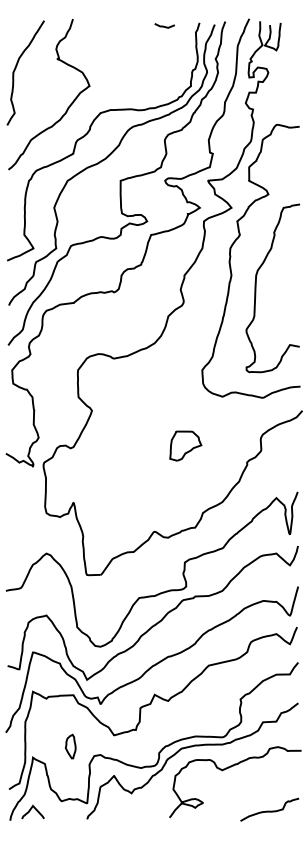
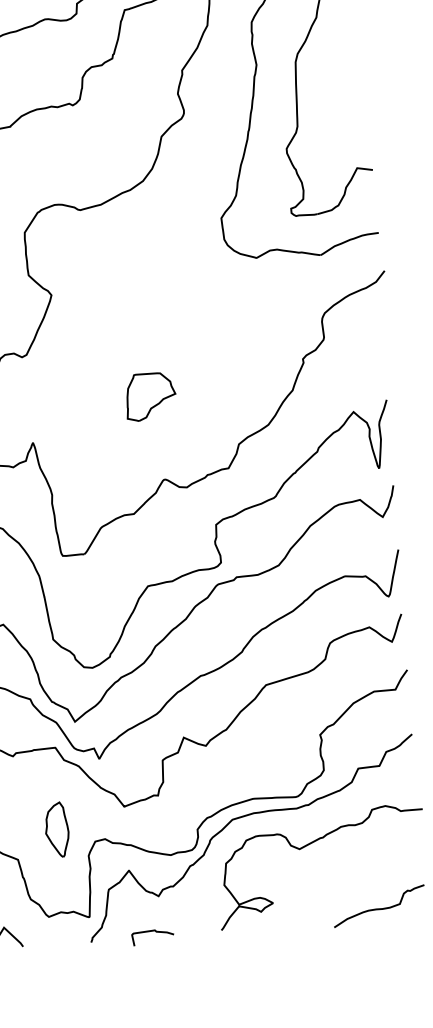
part: (185, 445) -> (150, 395), moved
part: (70, 746) -> (56, 829), size x1.43
curve: (125, 815) -> (151, 932), added

